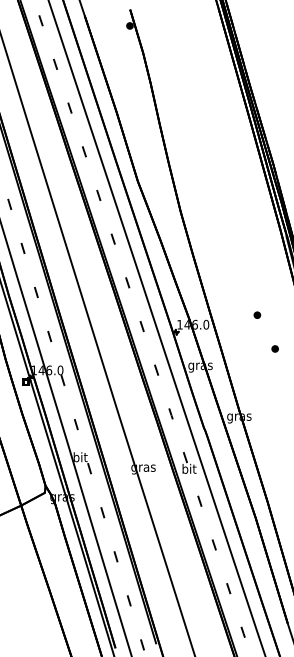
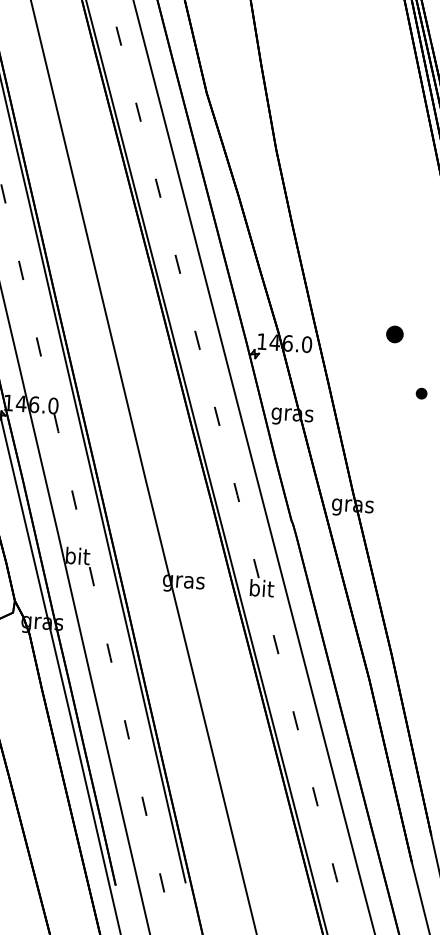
part: (257, 314) -> (395, 332), size x1.6

